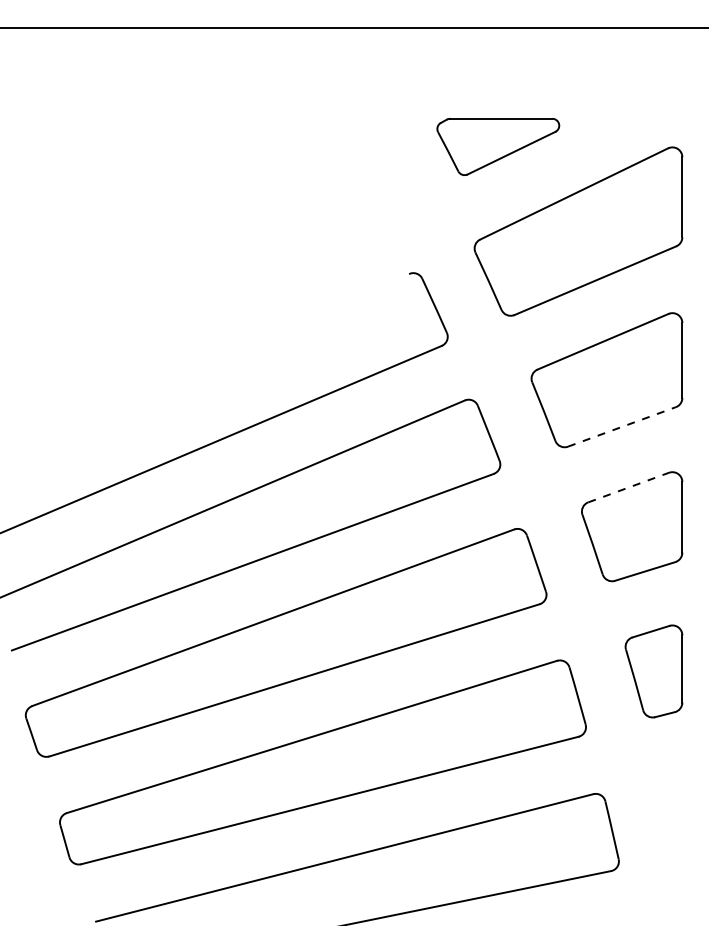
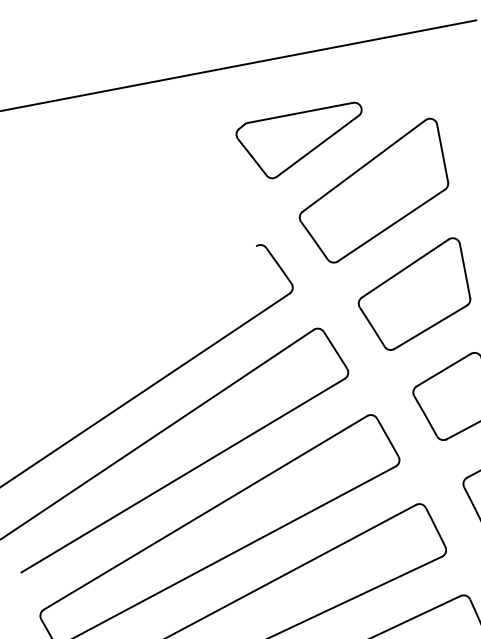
part: (498, 146) -> (303, 142), size x1.43
line: (622, 426) -> (431, 326), dashed -> solid
line: (628, 487) -> (443, 370), dashed -> solid

